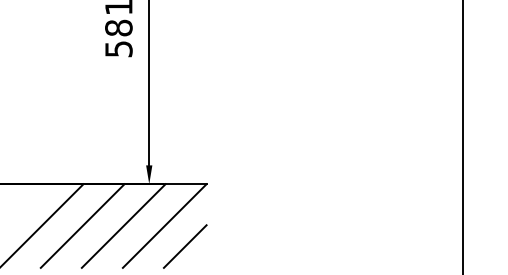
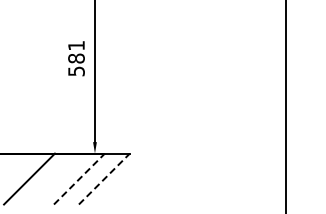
line: (82, 225) -> (54, 178), removed
line: (123, 225) -> (79, 178), solid -> dashed
line: (164, 225) -> (104, 178), solid -> dashed
line: (184, 246) -> (116, 191), removed

